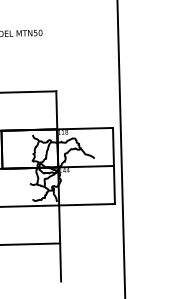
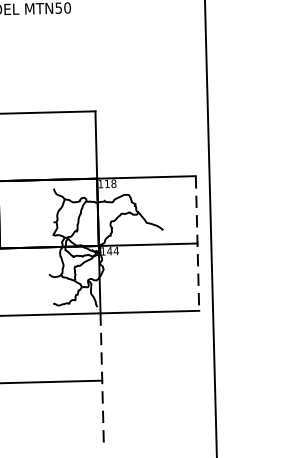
line: (113, 166) -> (196, 244), solid -> dashed
line: (60, 243) -> (102, 380), solid -> dashed

